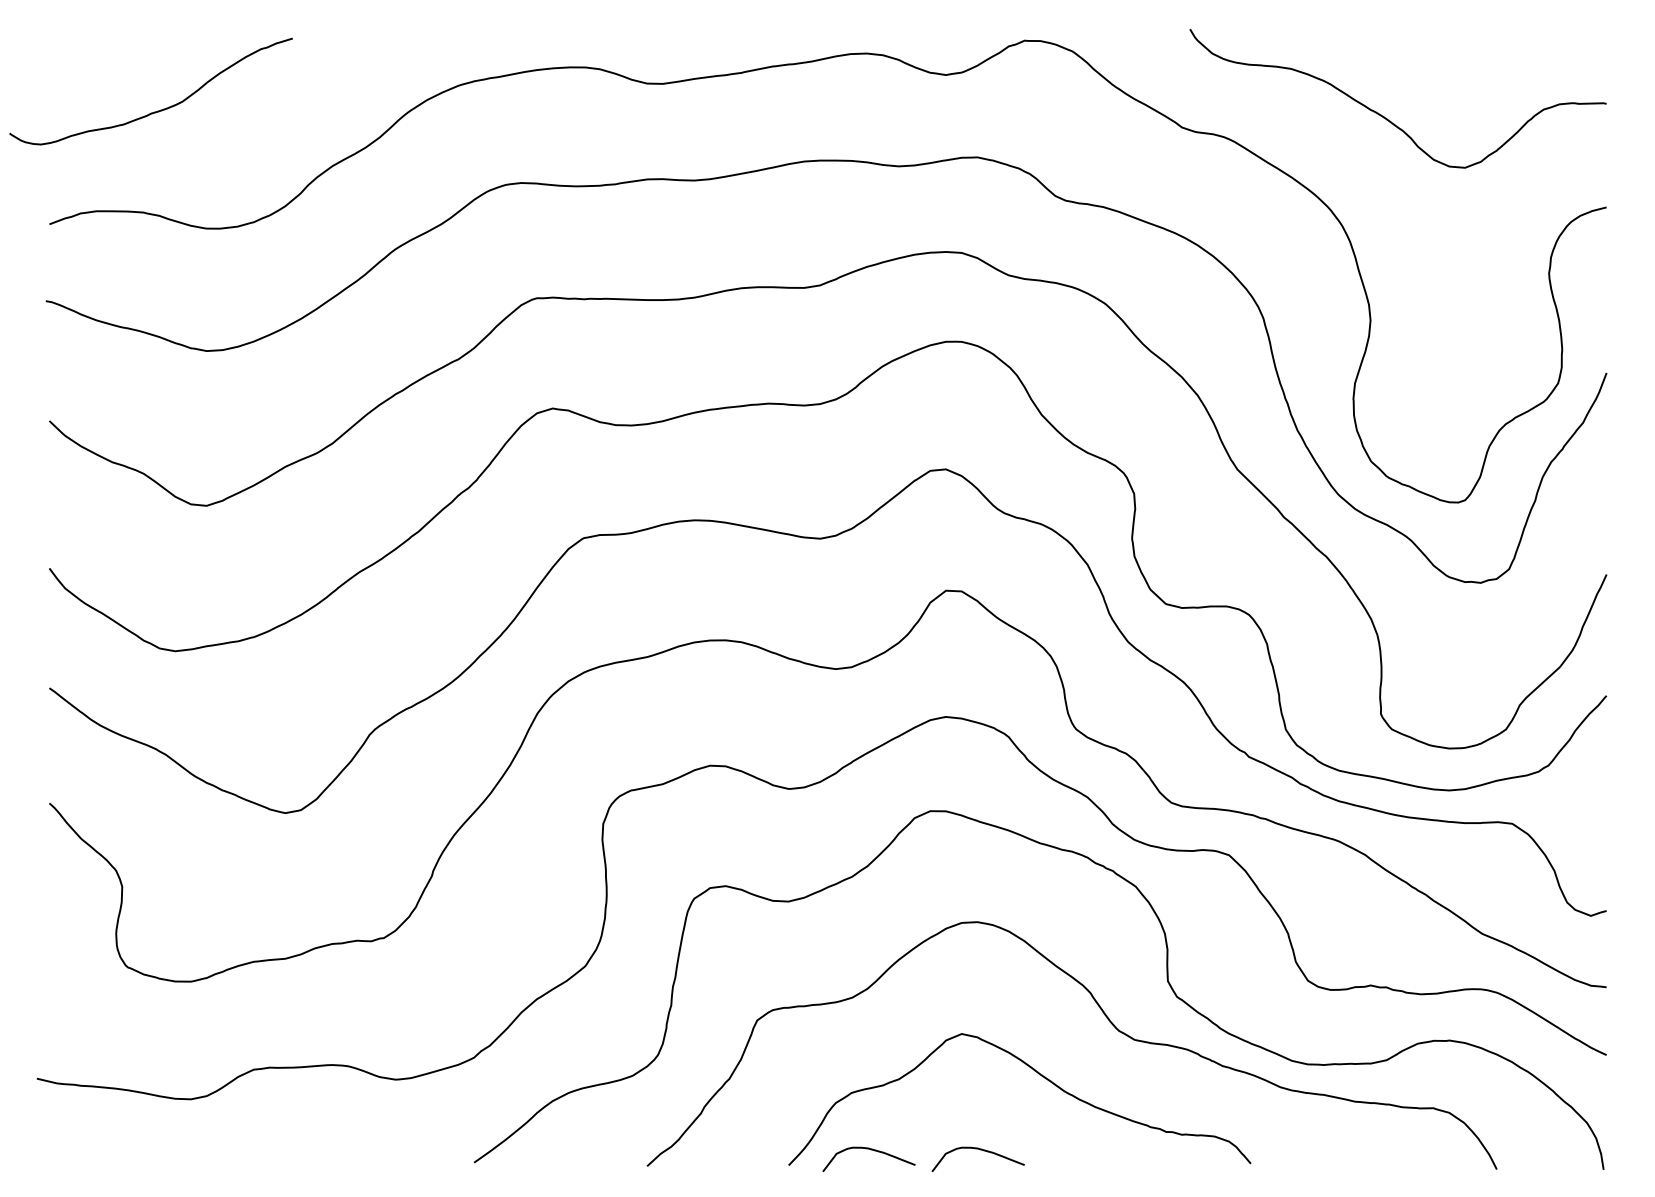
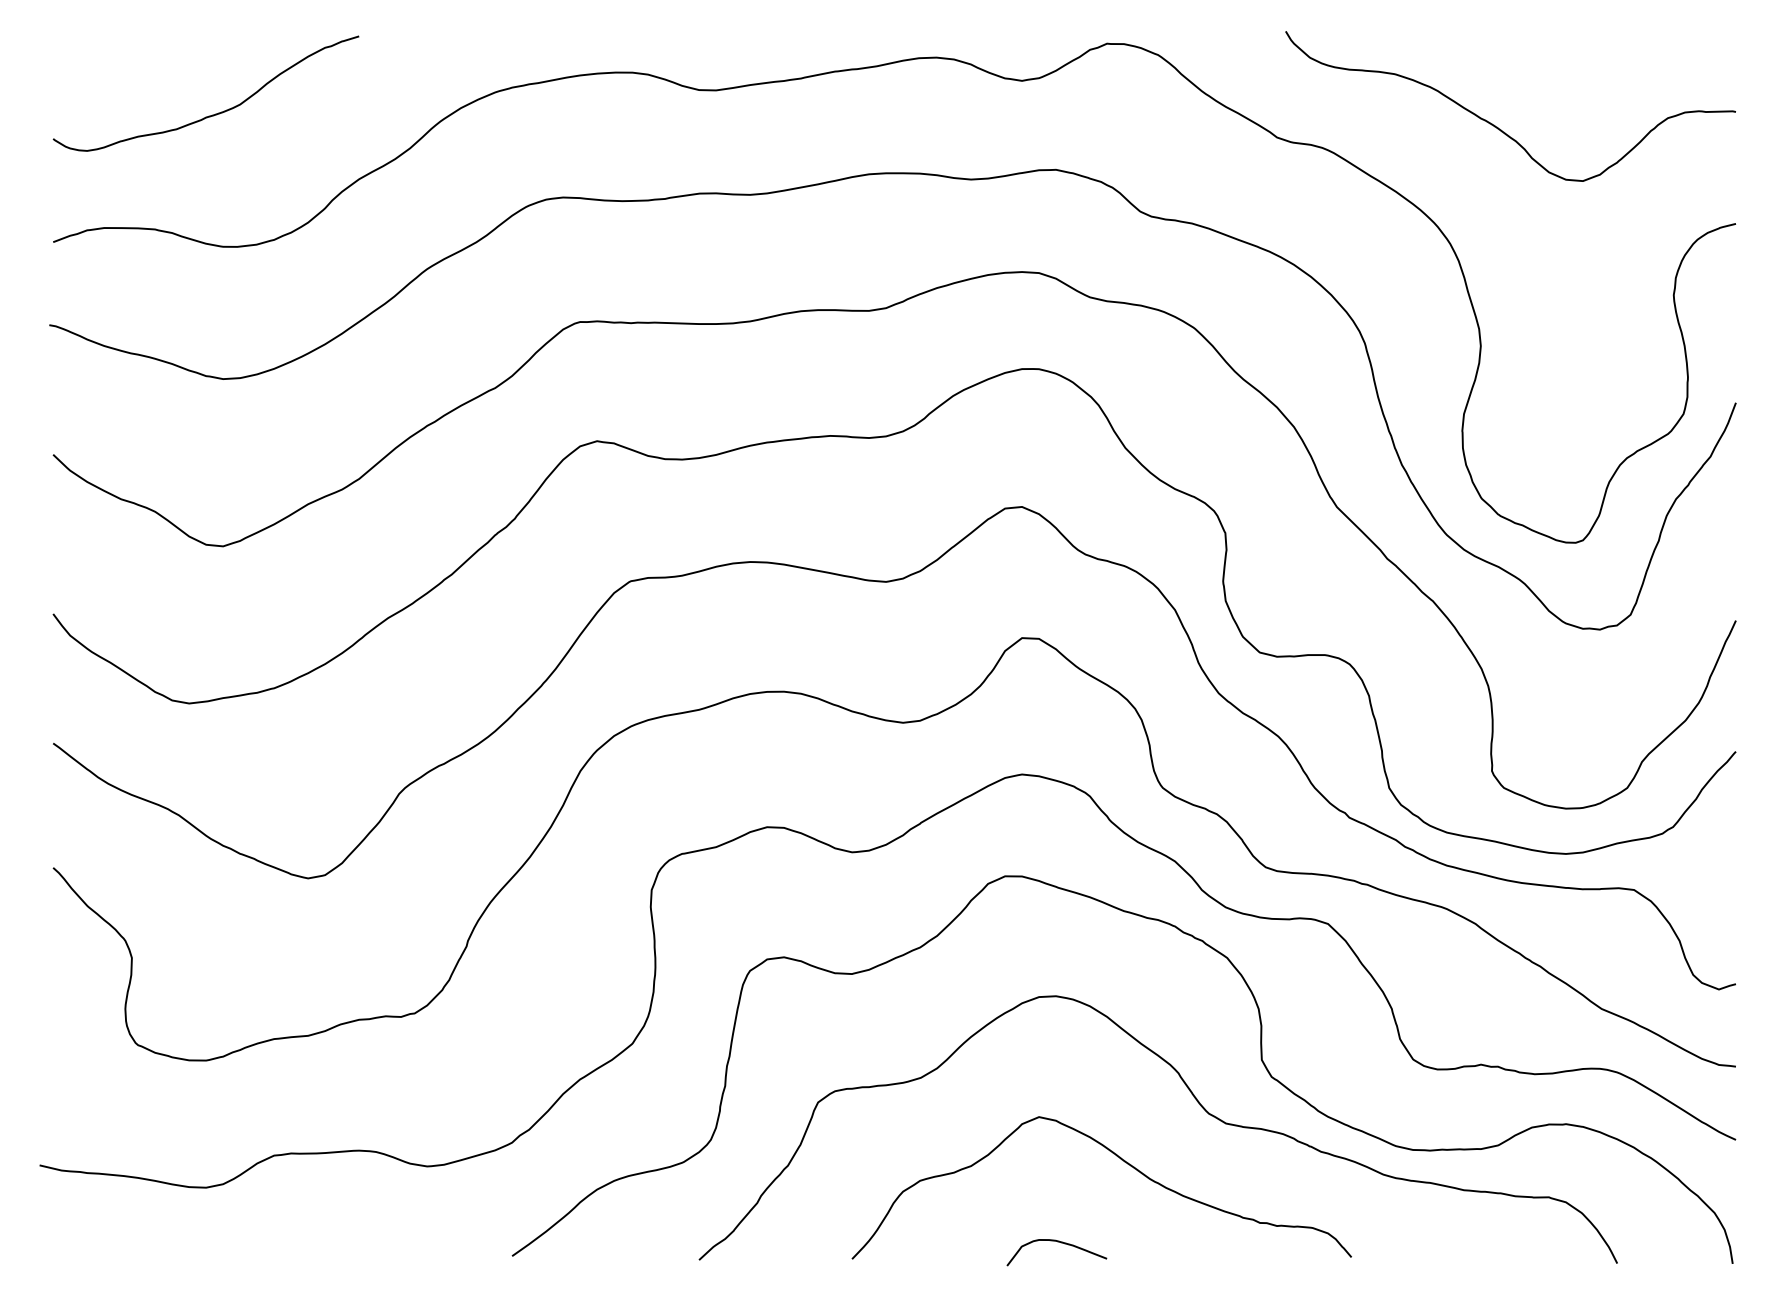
curve: (157, 110) -> (212, 114), moved
curve: (869, 1150) -> (939, 1242), removed

